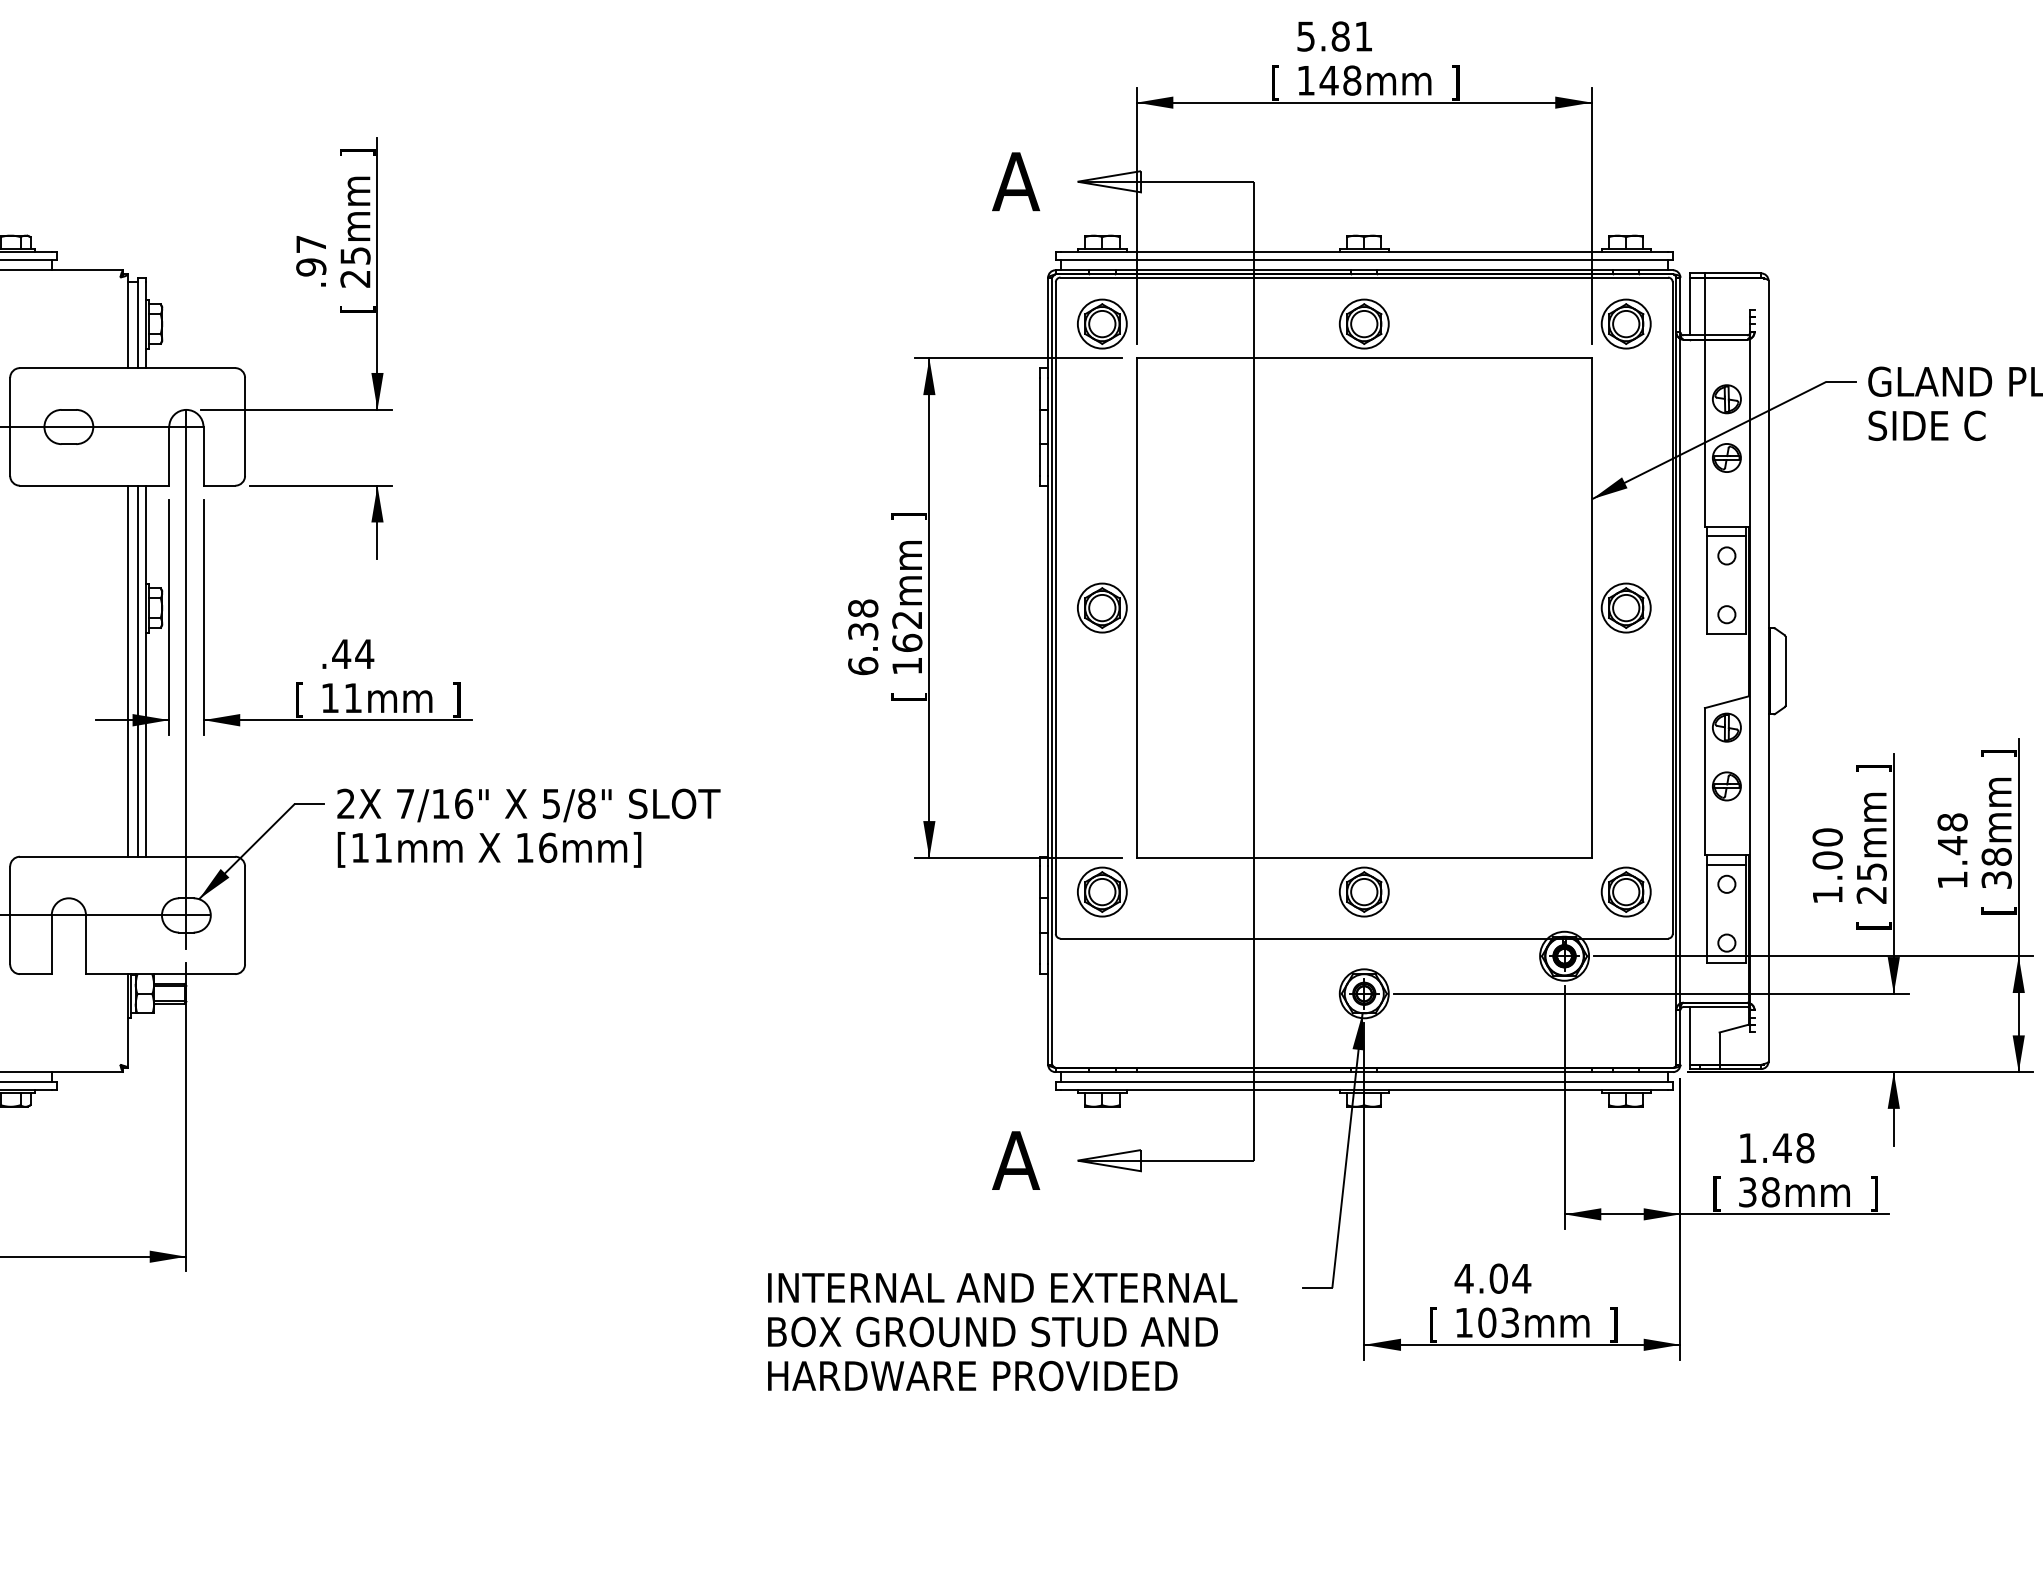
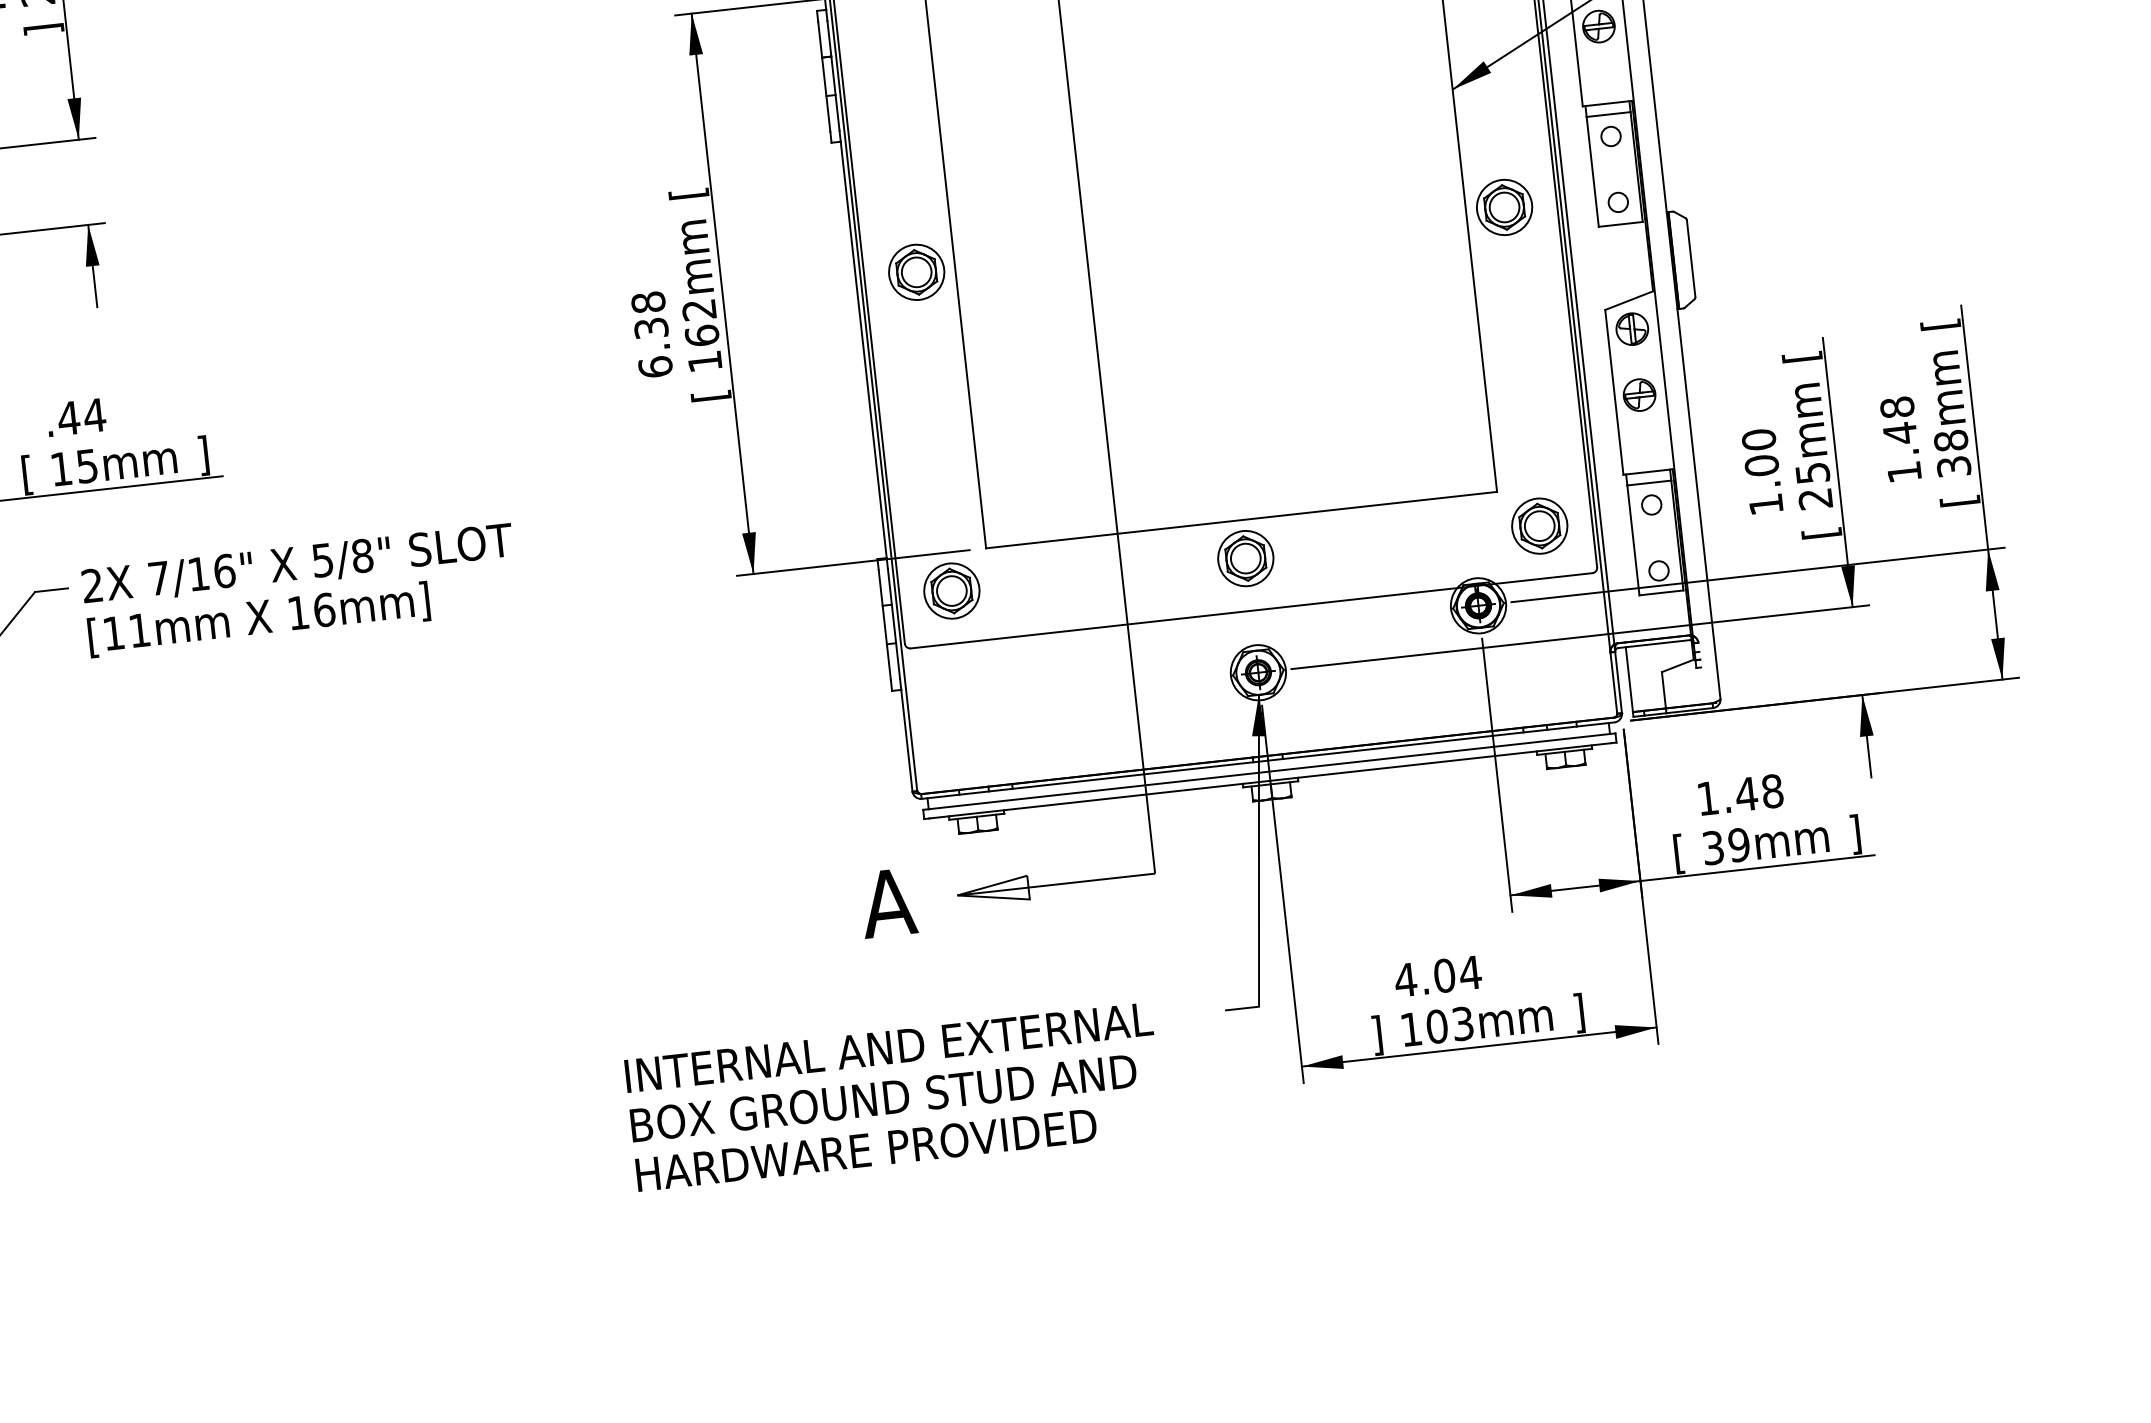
text: (357, 309) -> (43, 29), [ -> ]
text: (908, 516) -> (687, 193), ] -> [
text: (352, 698) -> (86, 466), 11mm -> 15mm
text: (1998, 753) -> (1940, 324), ] -> [
text: (1873, 768) -> (1801, 356), ] -> [
text: (1770, 1192) -> (1738, 845), 38mm -> 39mm
text: (1433, 1324) -> (1377, 1035), [ -> ]

